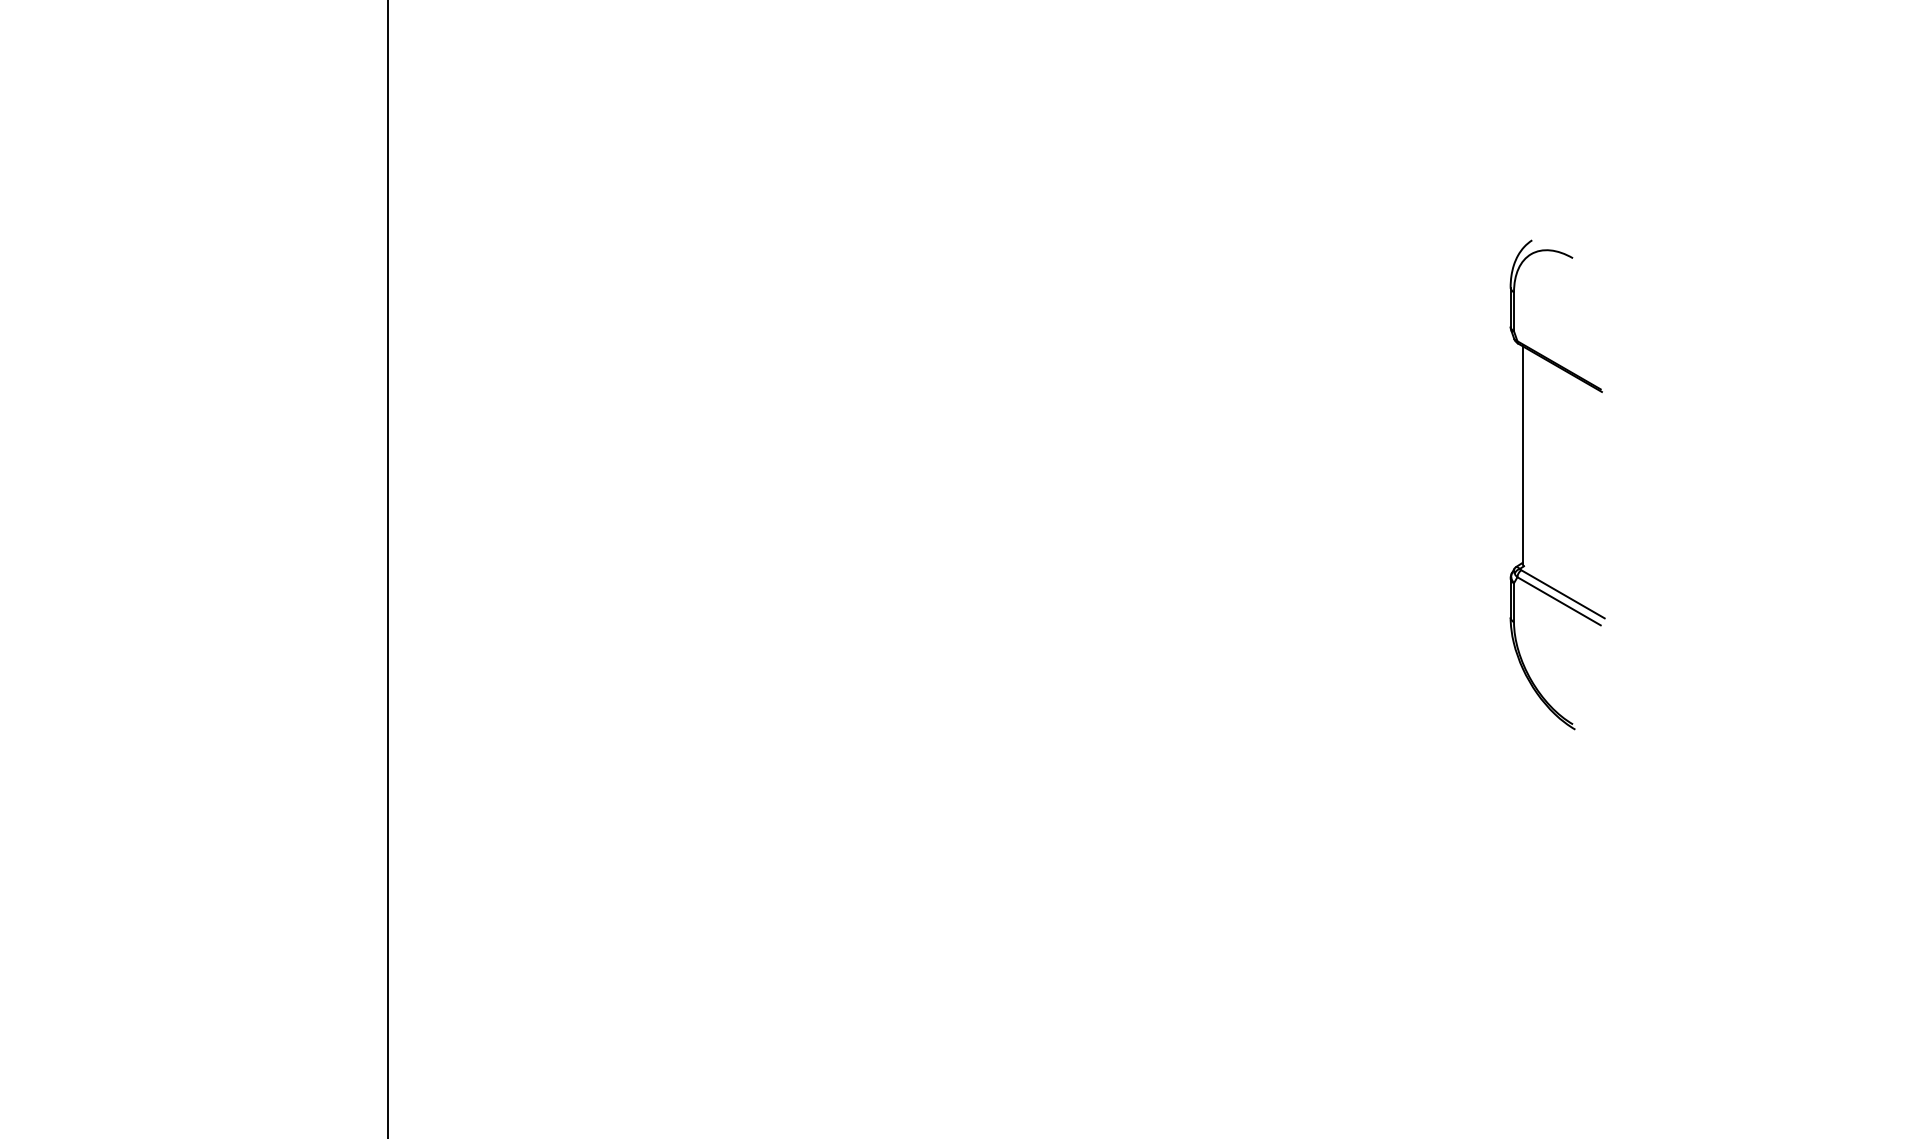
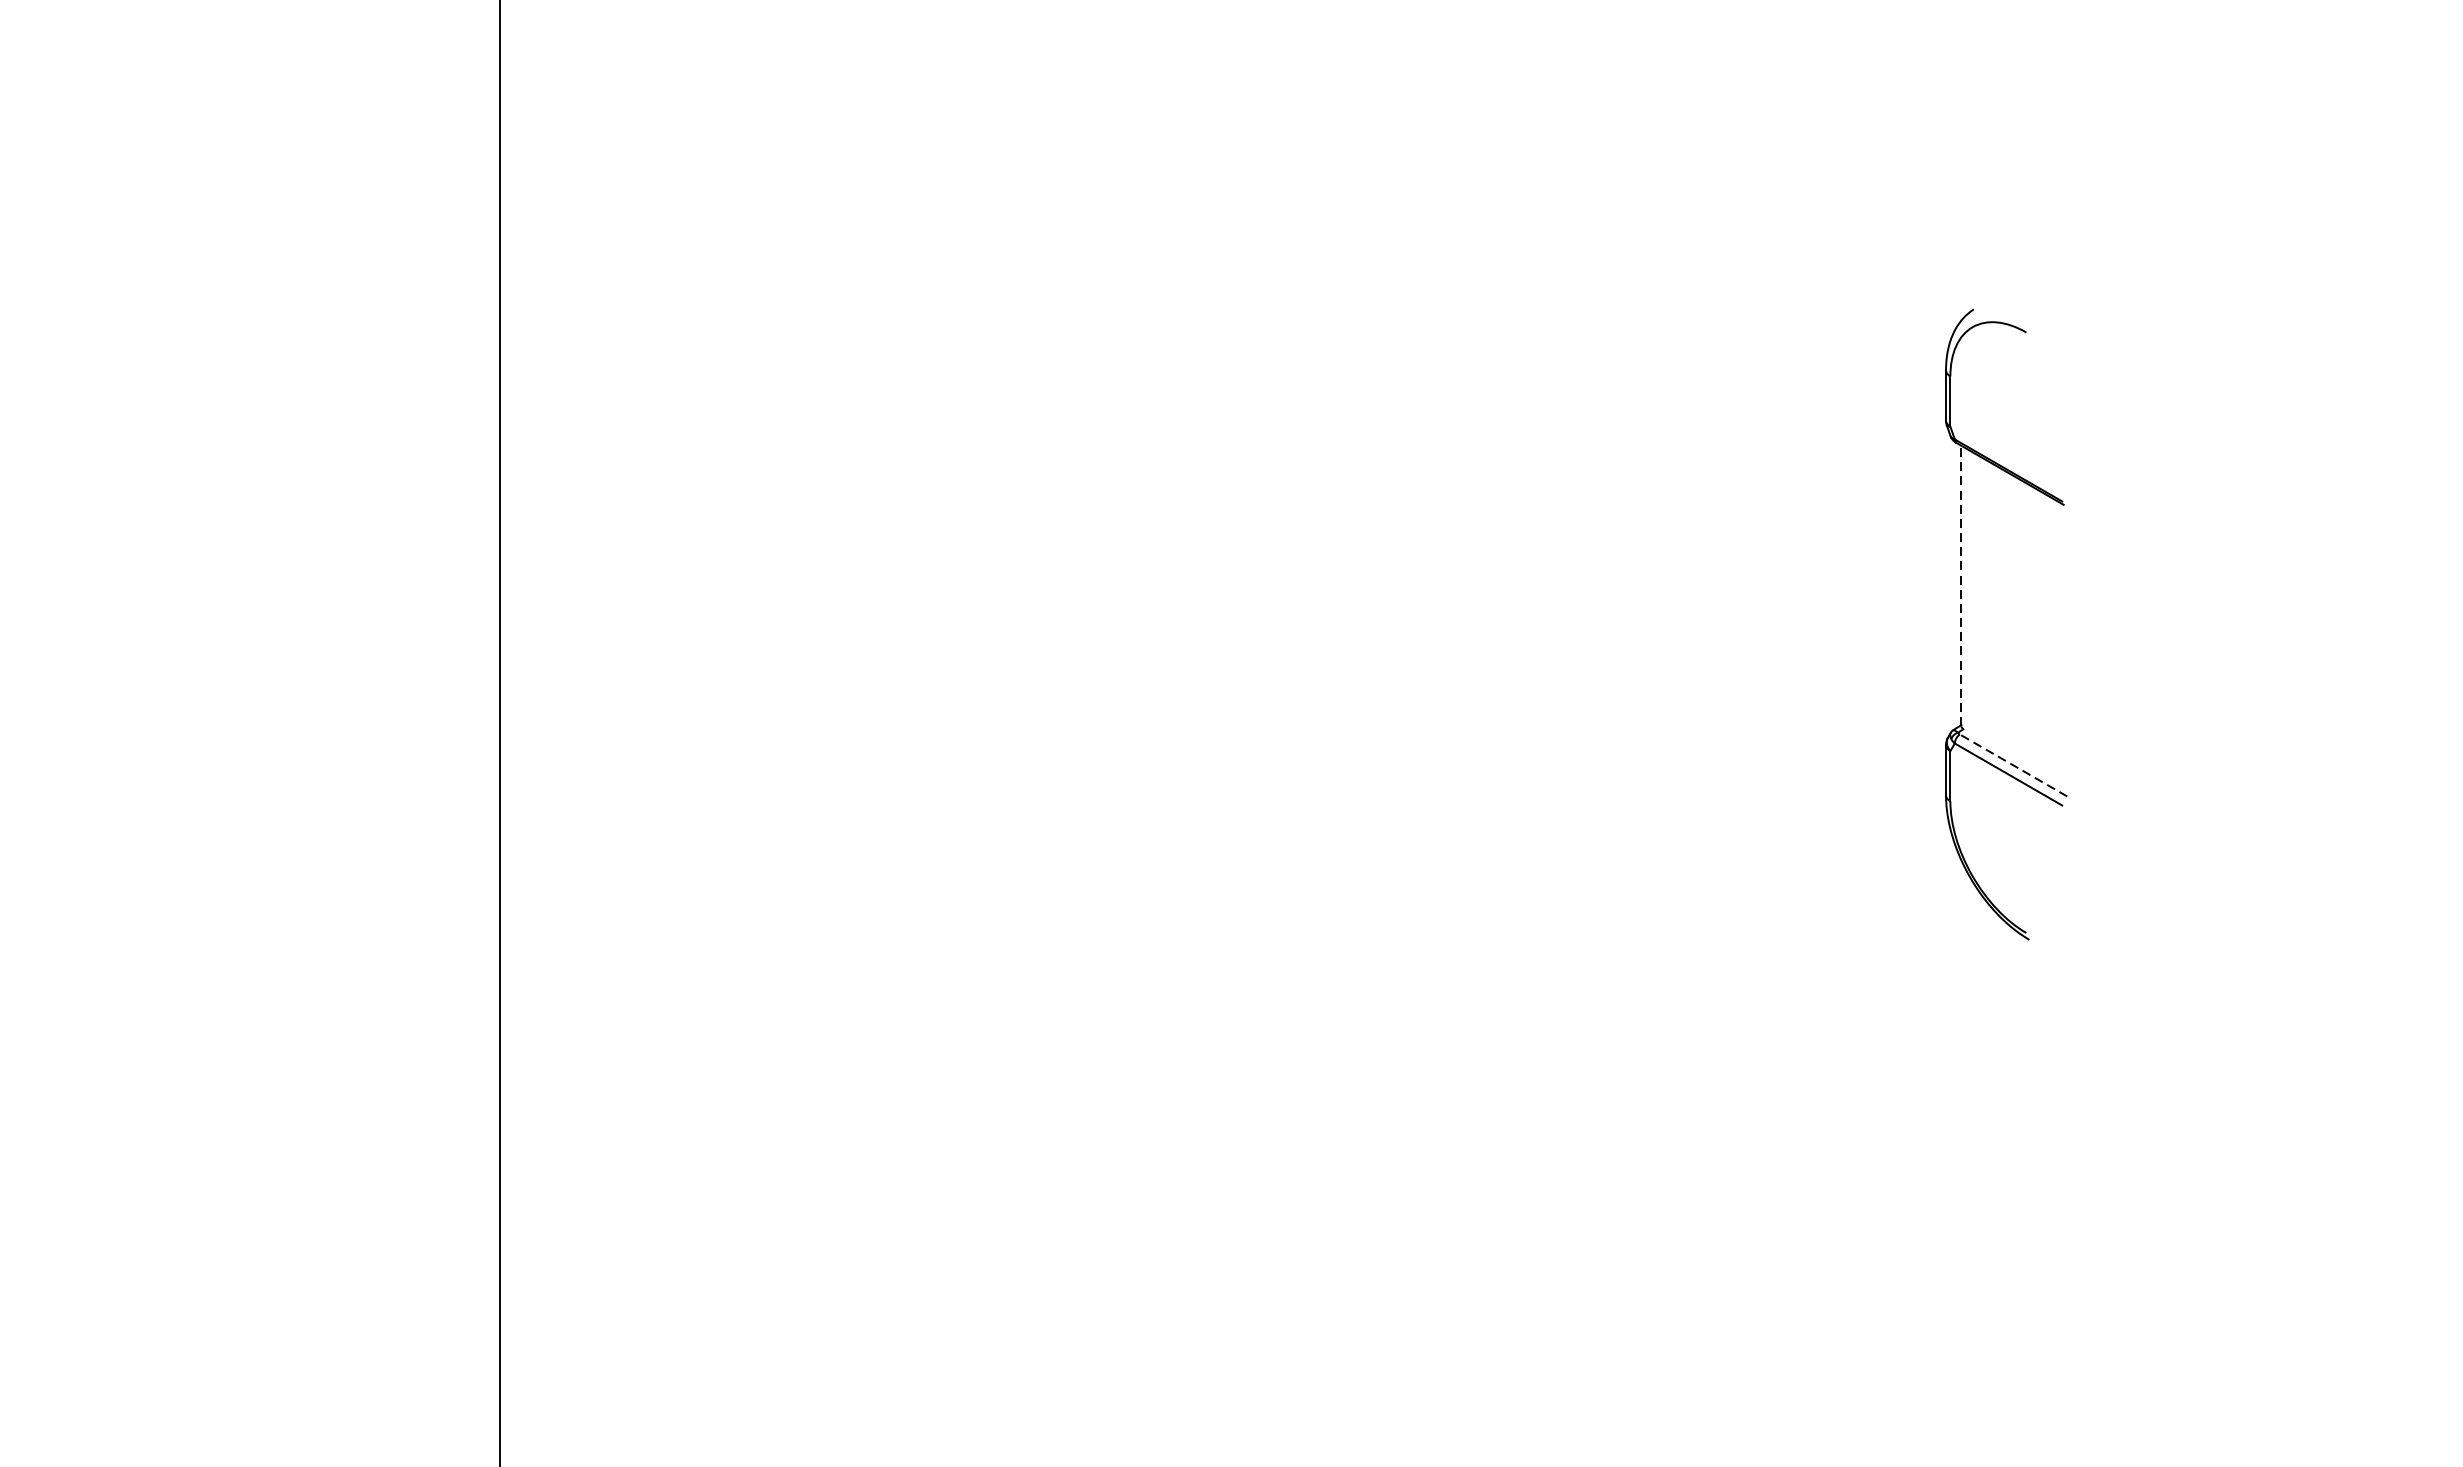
line: (1522, 455) -> (1961, 586), solid -> dashed
line: (1562, 594) -> (2012, 765), solid -> dashed

